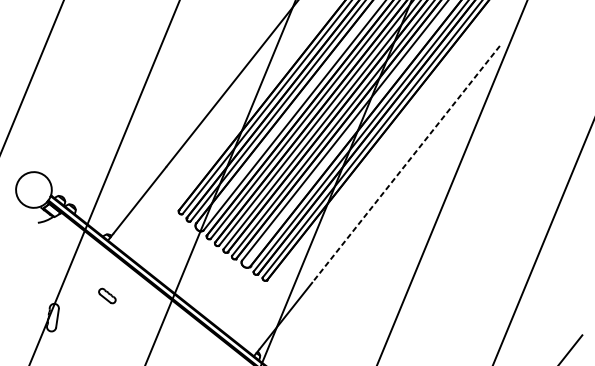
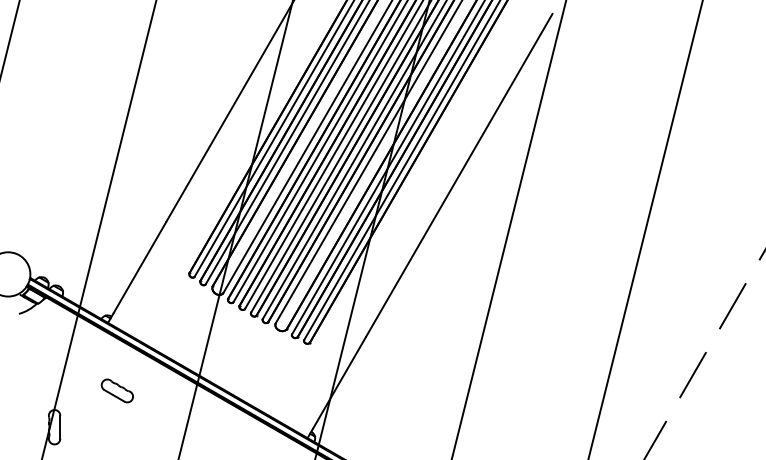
line: (406, 164) -> (459, 175), dashed -> solid
part: (106, 295) -> (116, 390), size x1.43

